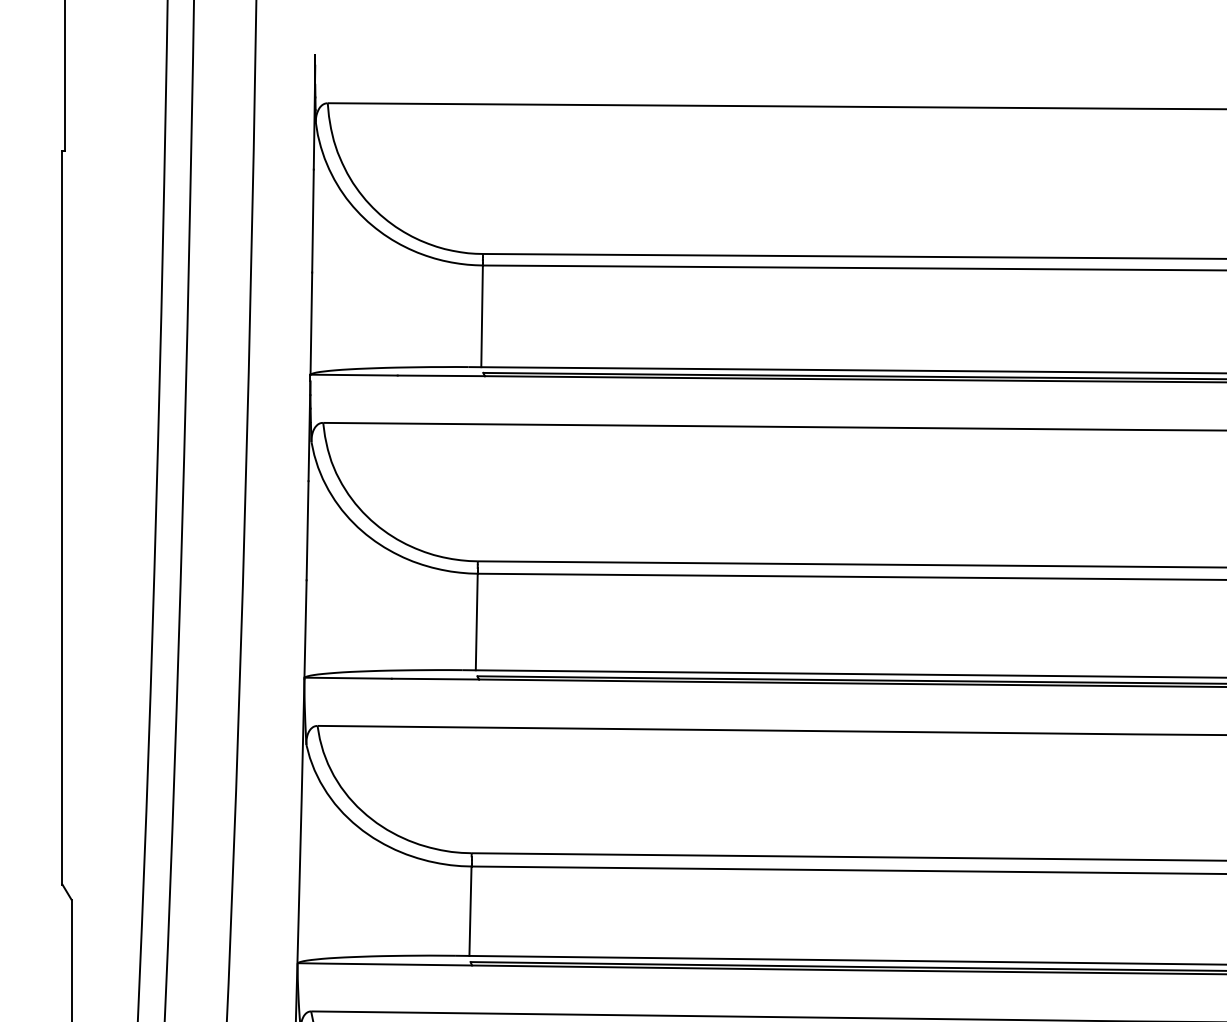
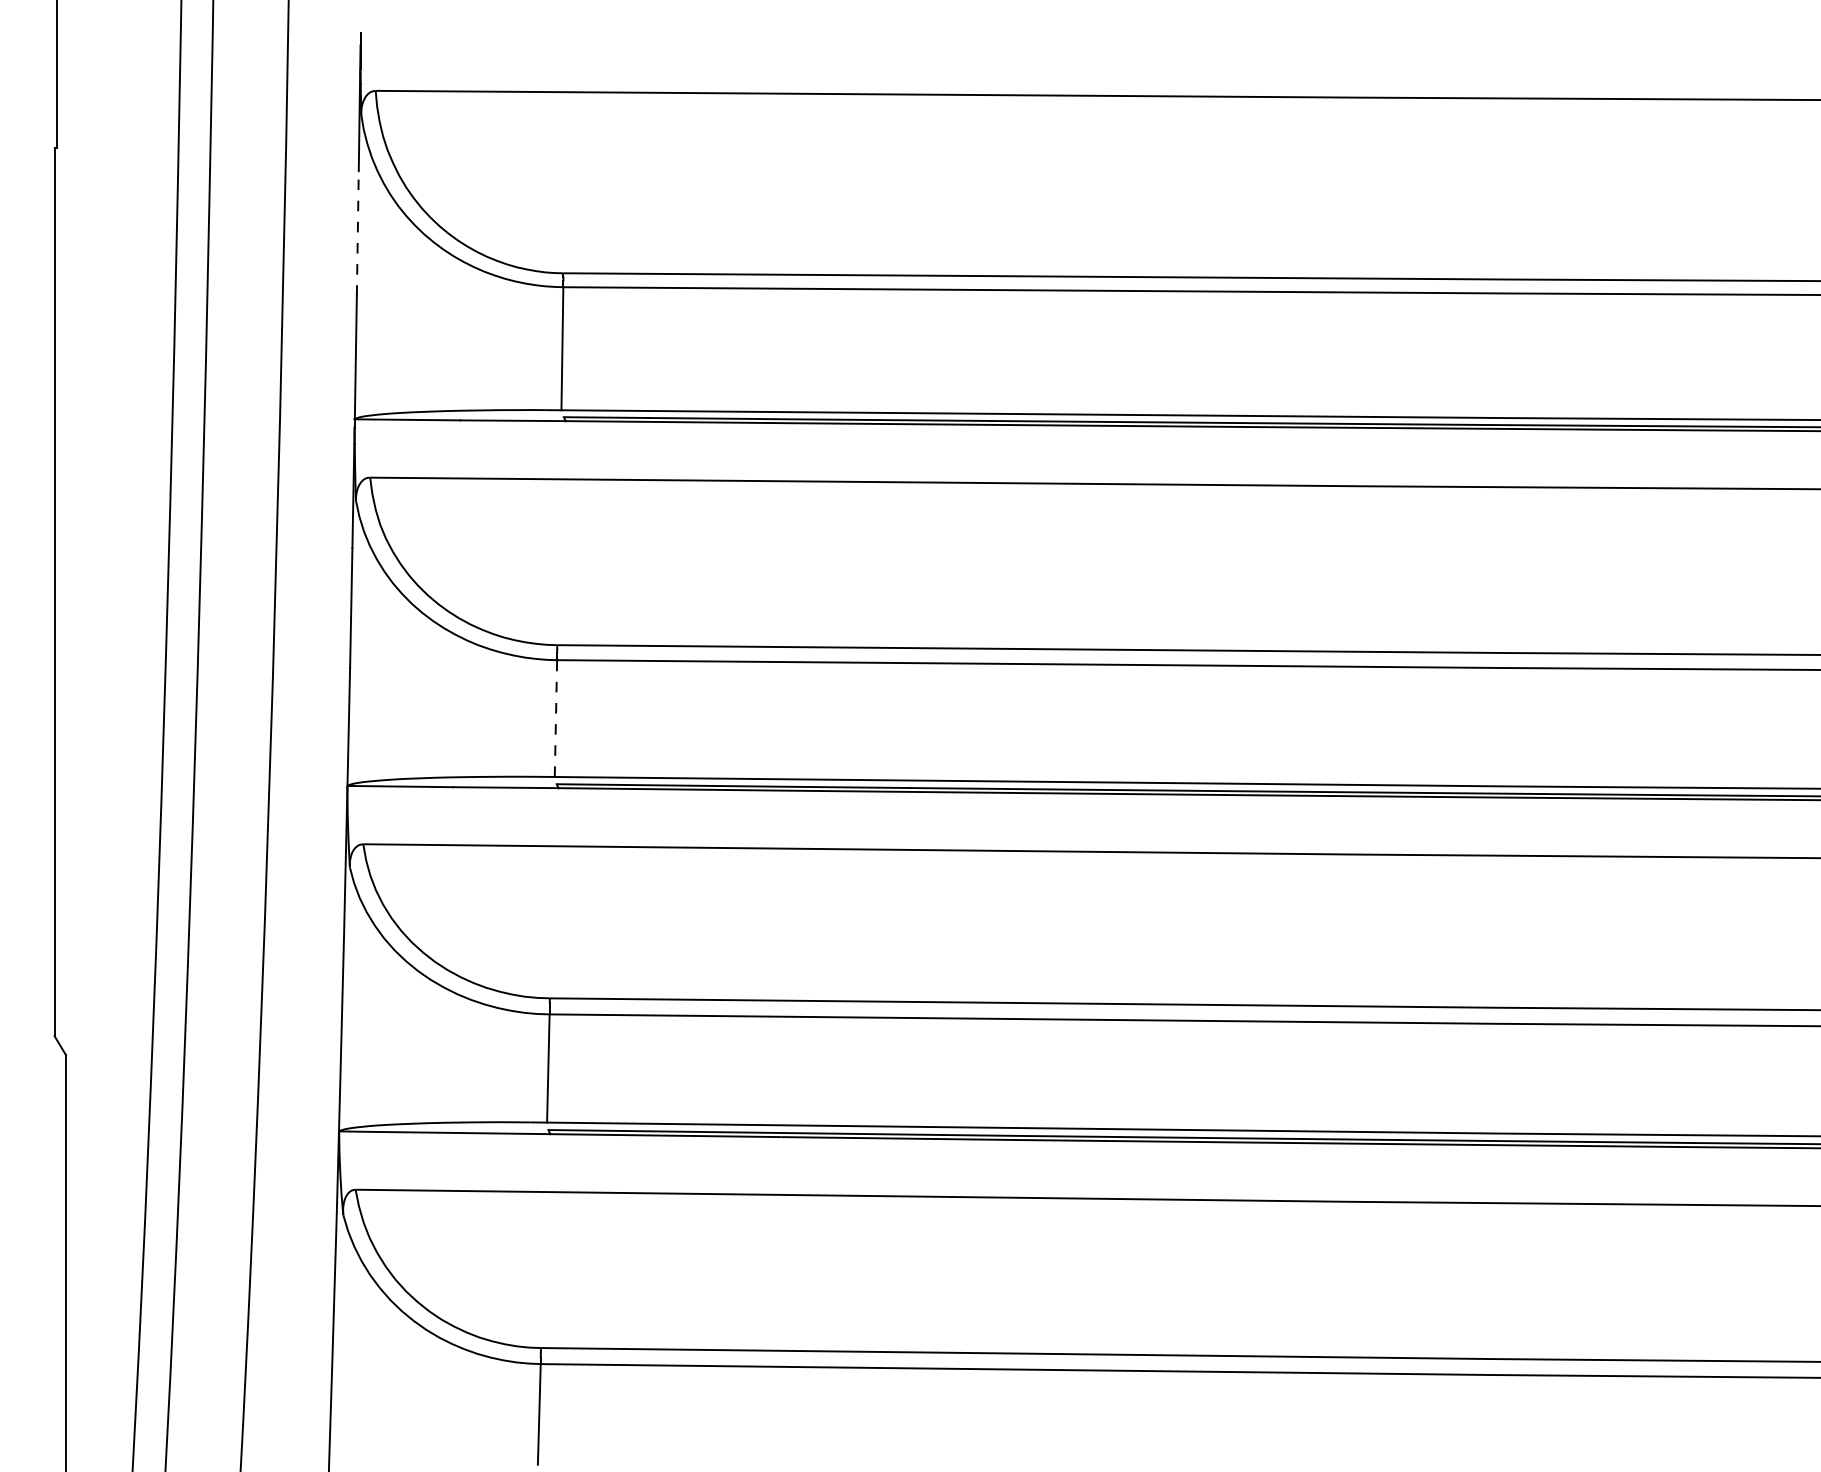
line: (312, 221) -> (357, 233), solid -> dashed
line: (476, 621) -> (555, 718), solid -> dashed

